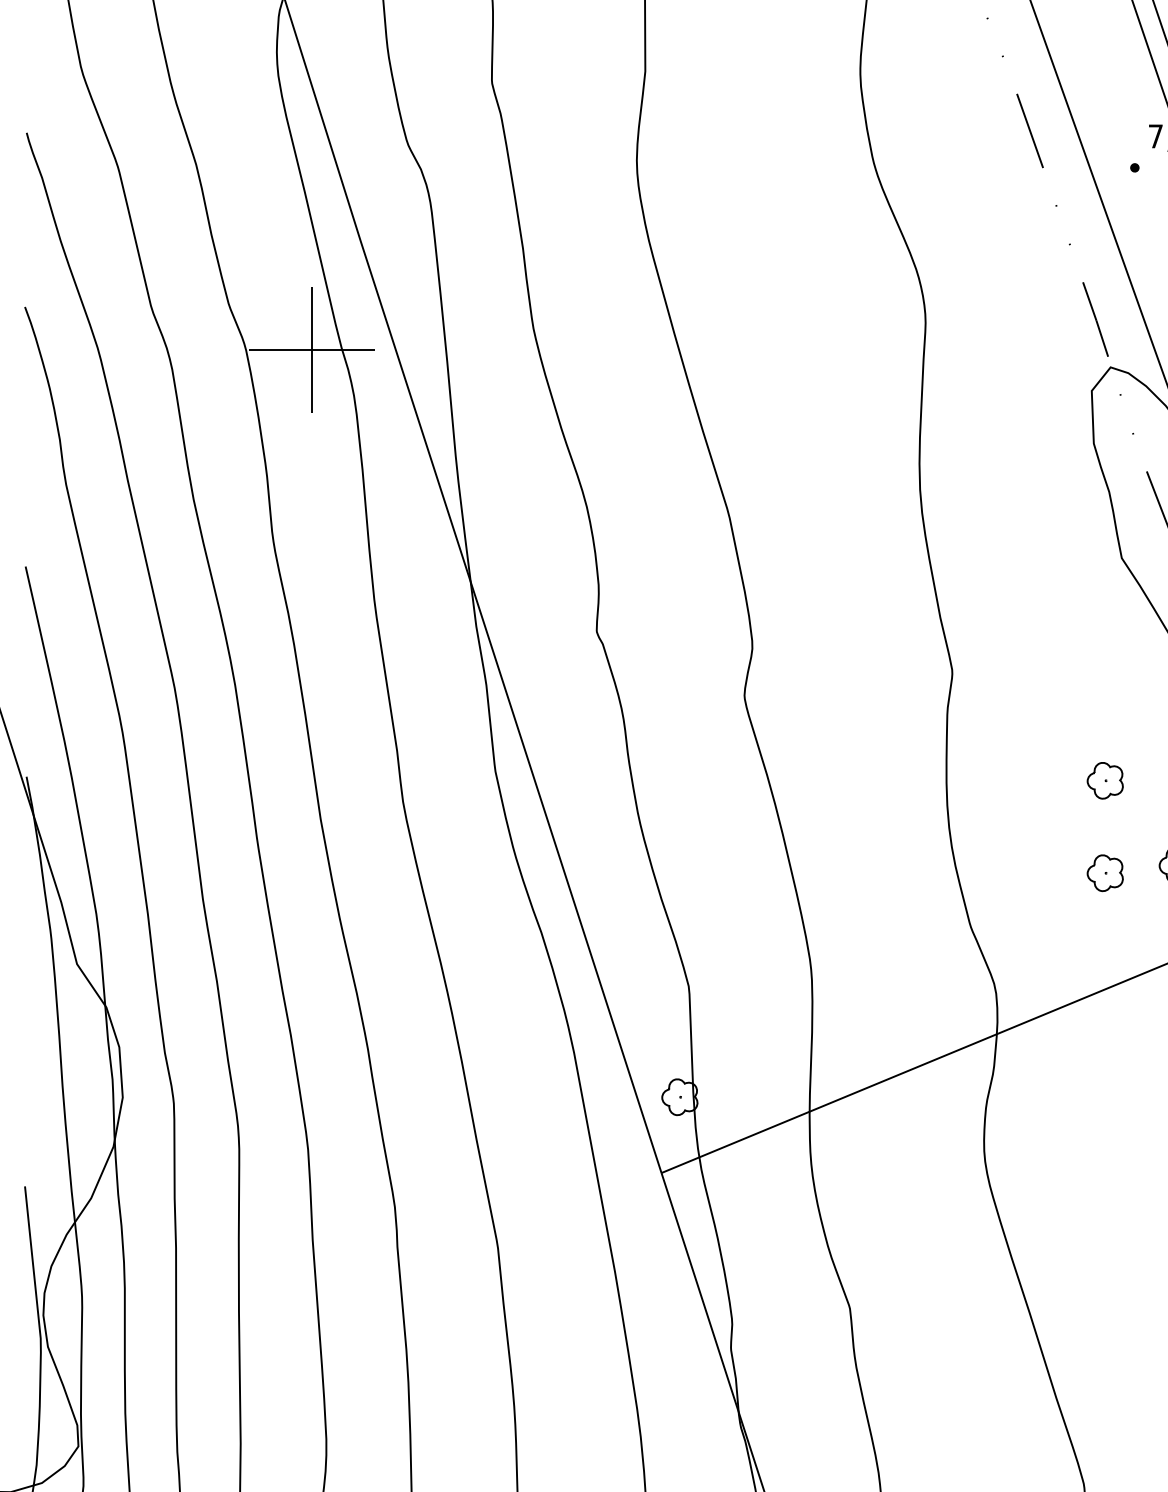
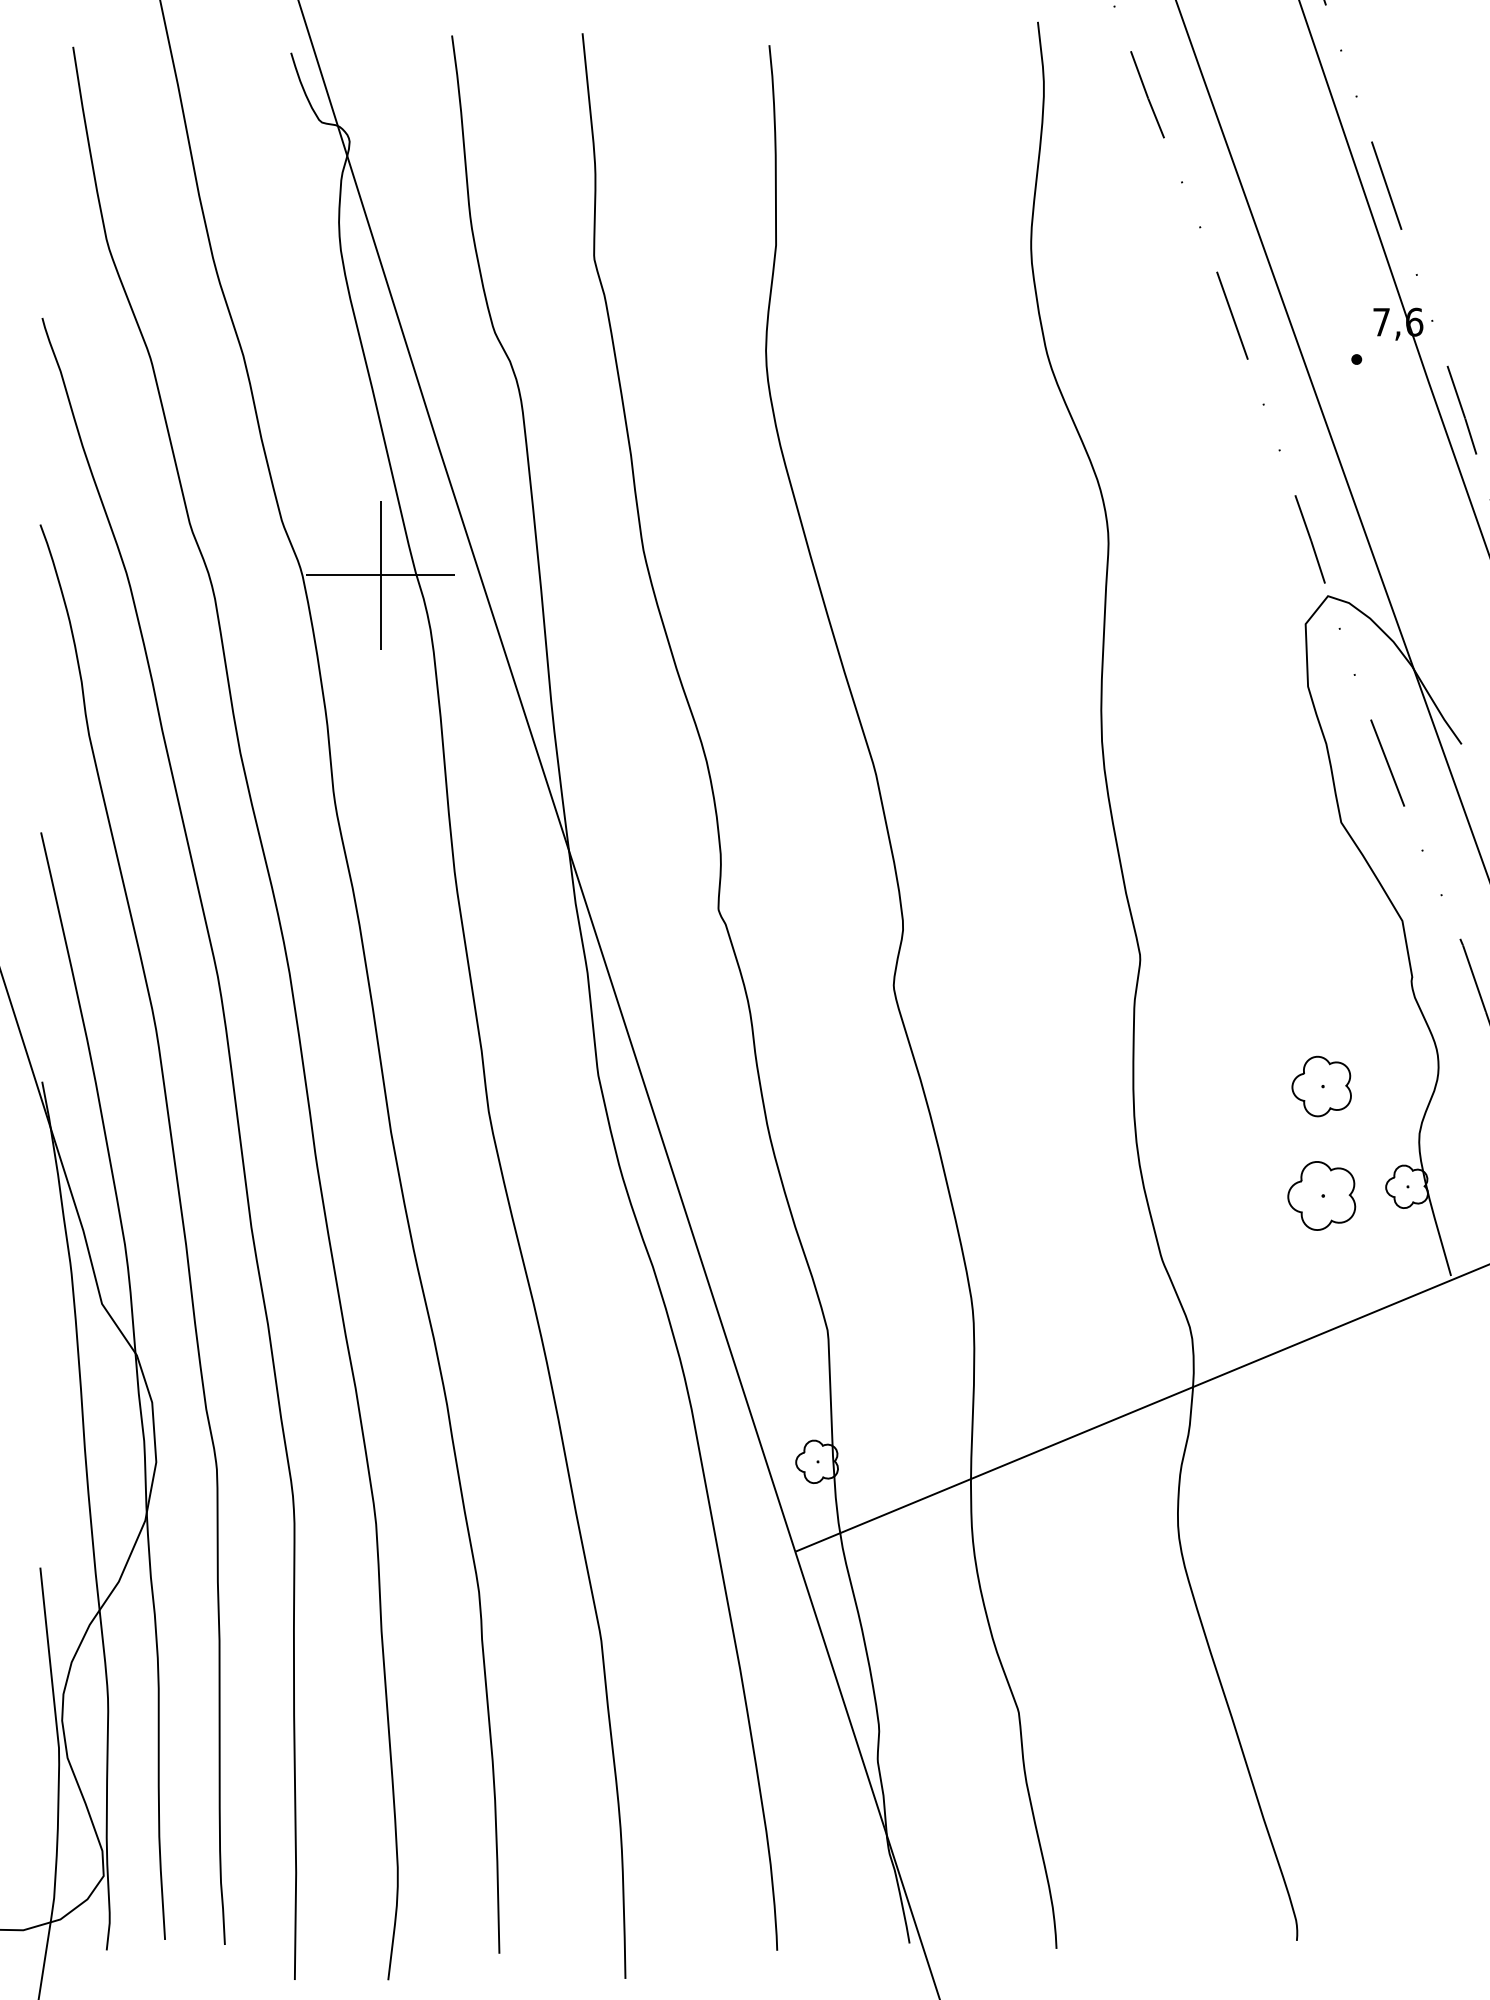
part: (1105, 780) -> (1321, 1086), size x1.4
part: (1105, 873) -> (1321, 1196), size x1.6

